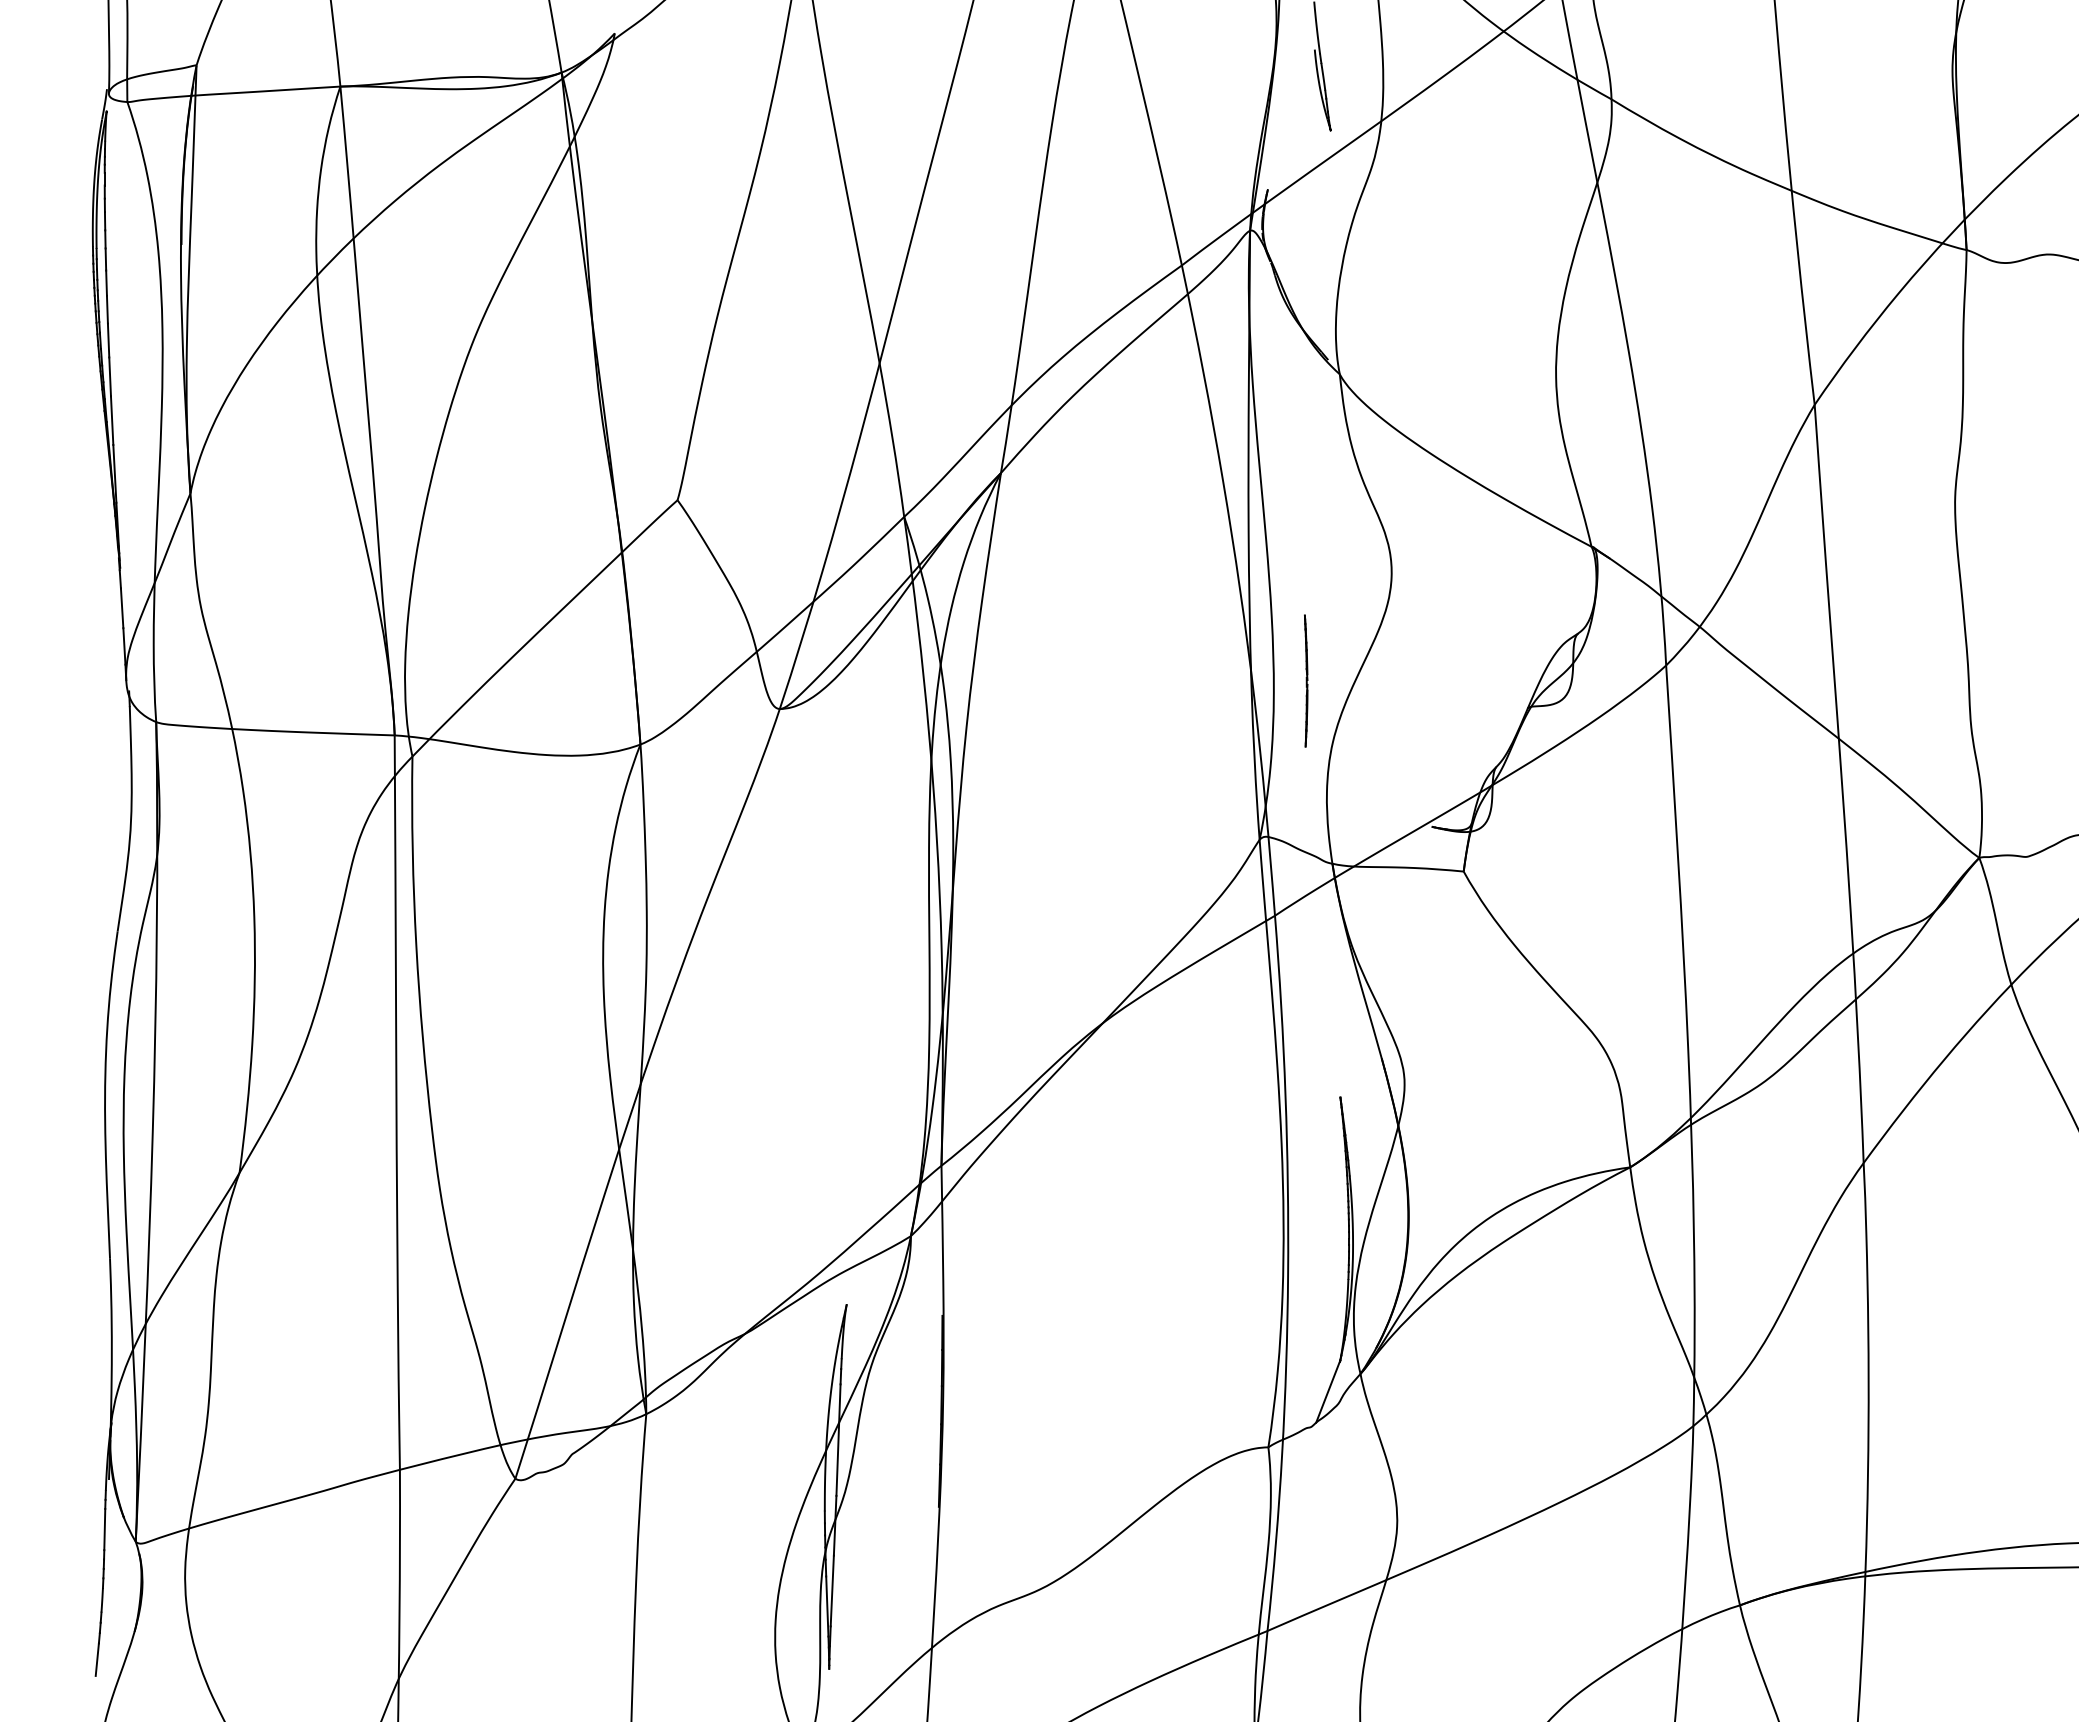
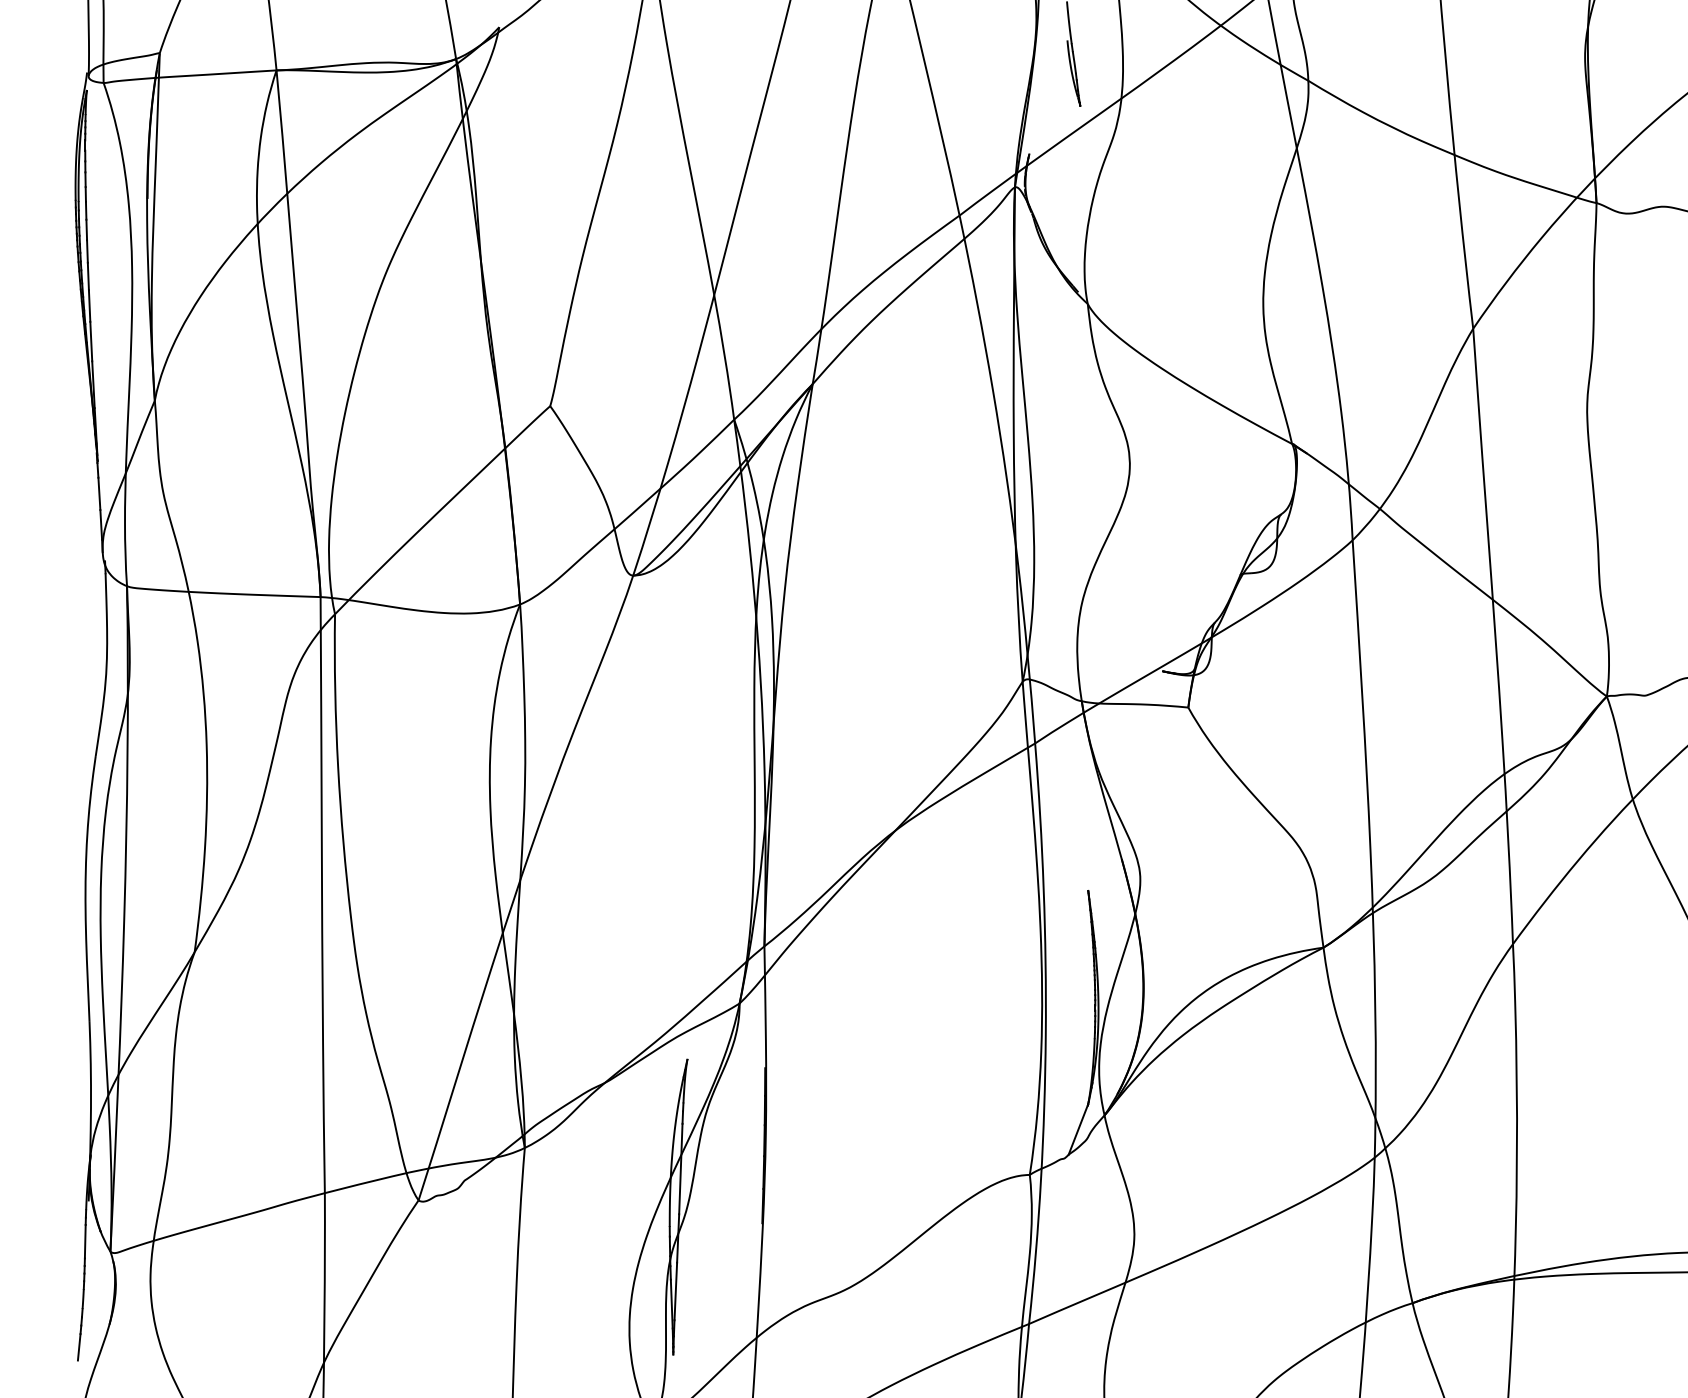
part: (1306, 680) -> (1060, 552), removed

